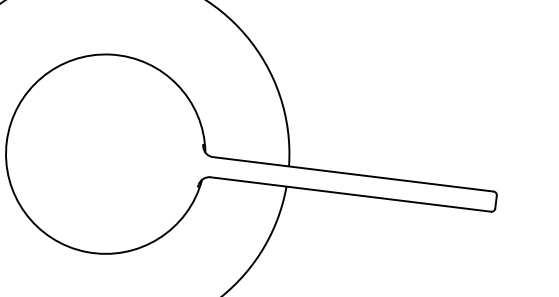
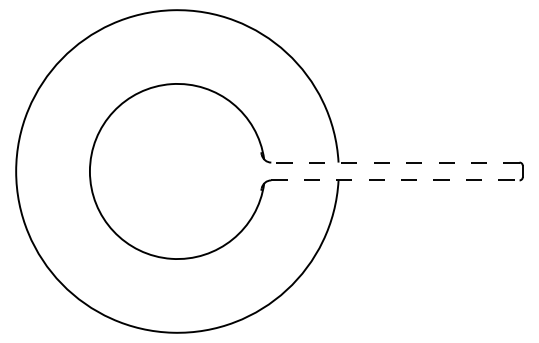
line: (352, 174) -> (394, 162), solid -> dashed
line: (350, 194) -> (395, 180), solid -> dashed

